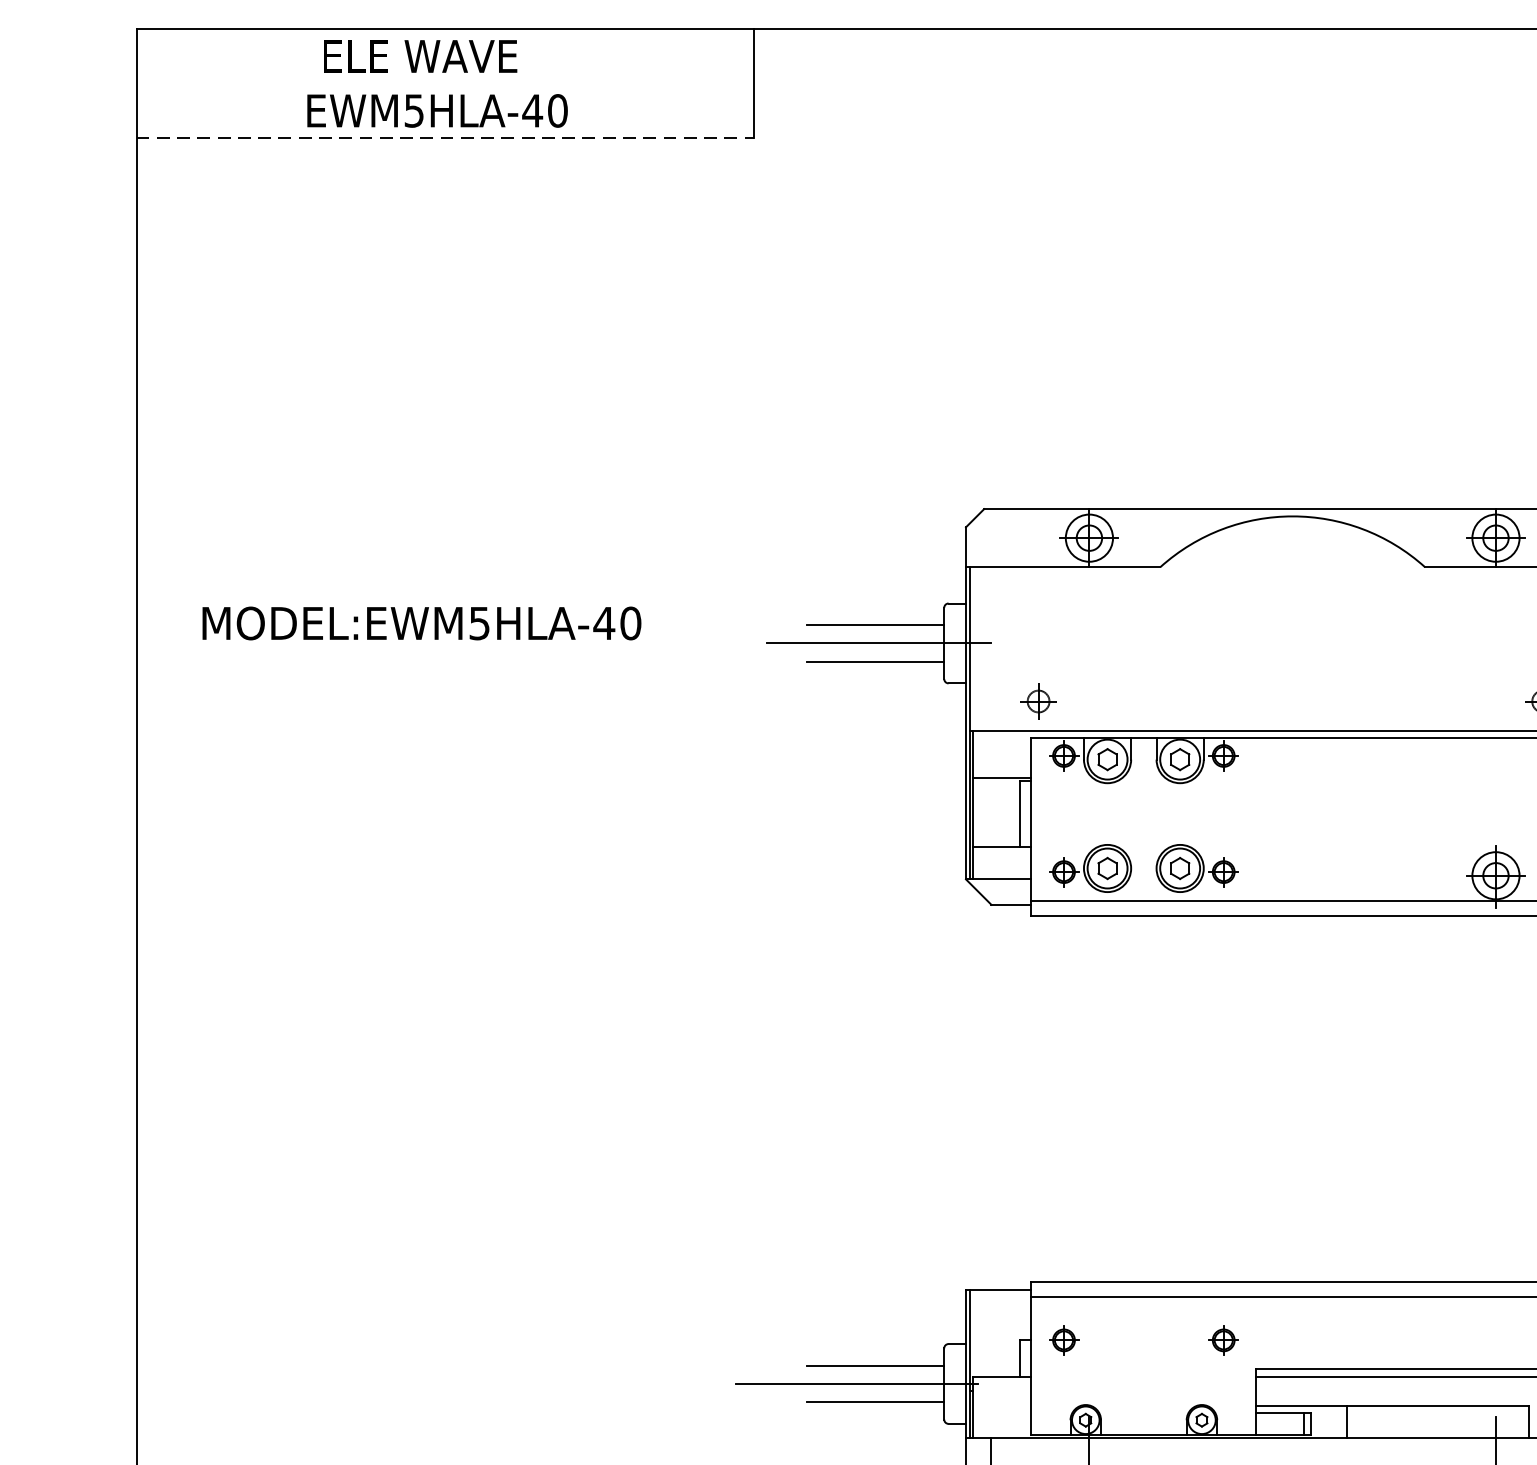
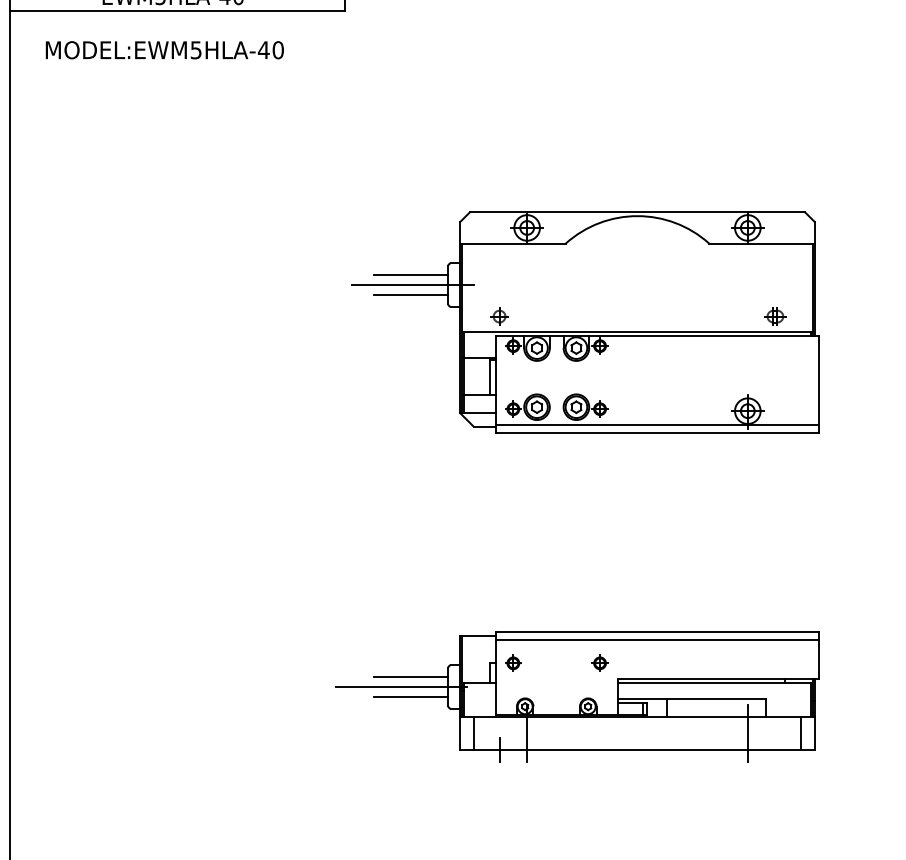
line: (445, 137) -> (177, 10), dashed -> solid
text: (421, 623) -> (164, 50), moved

